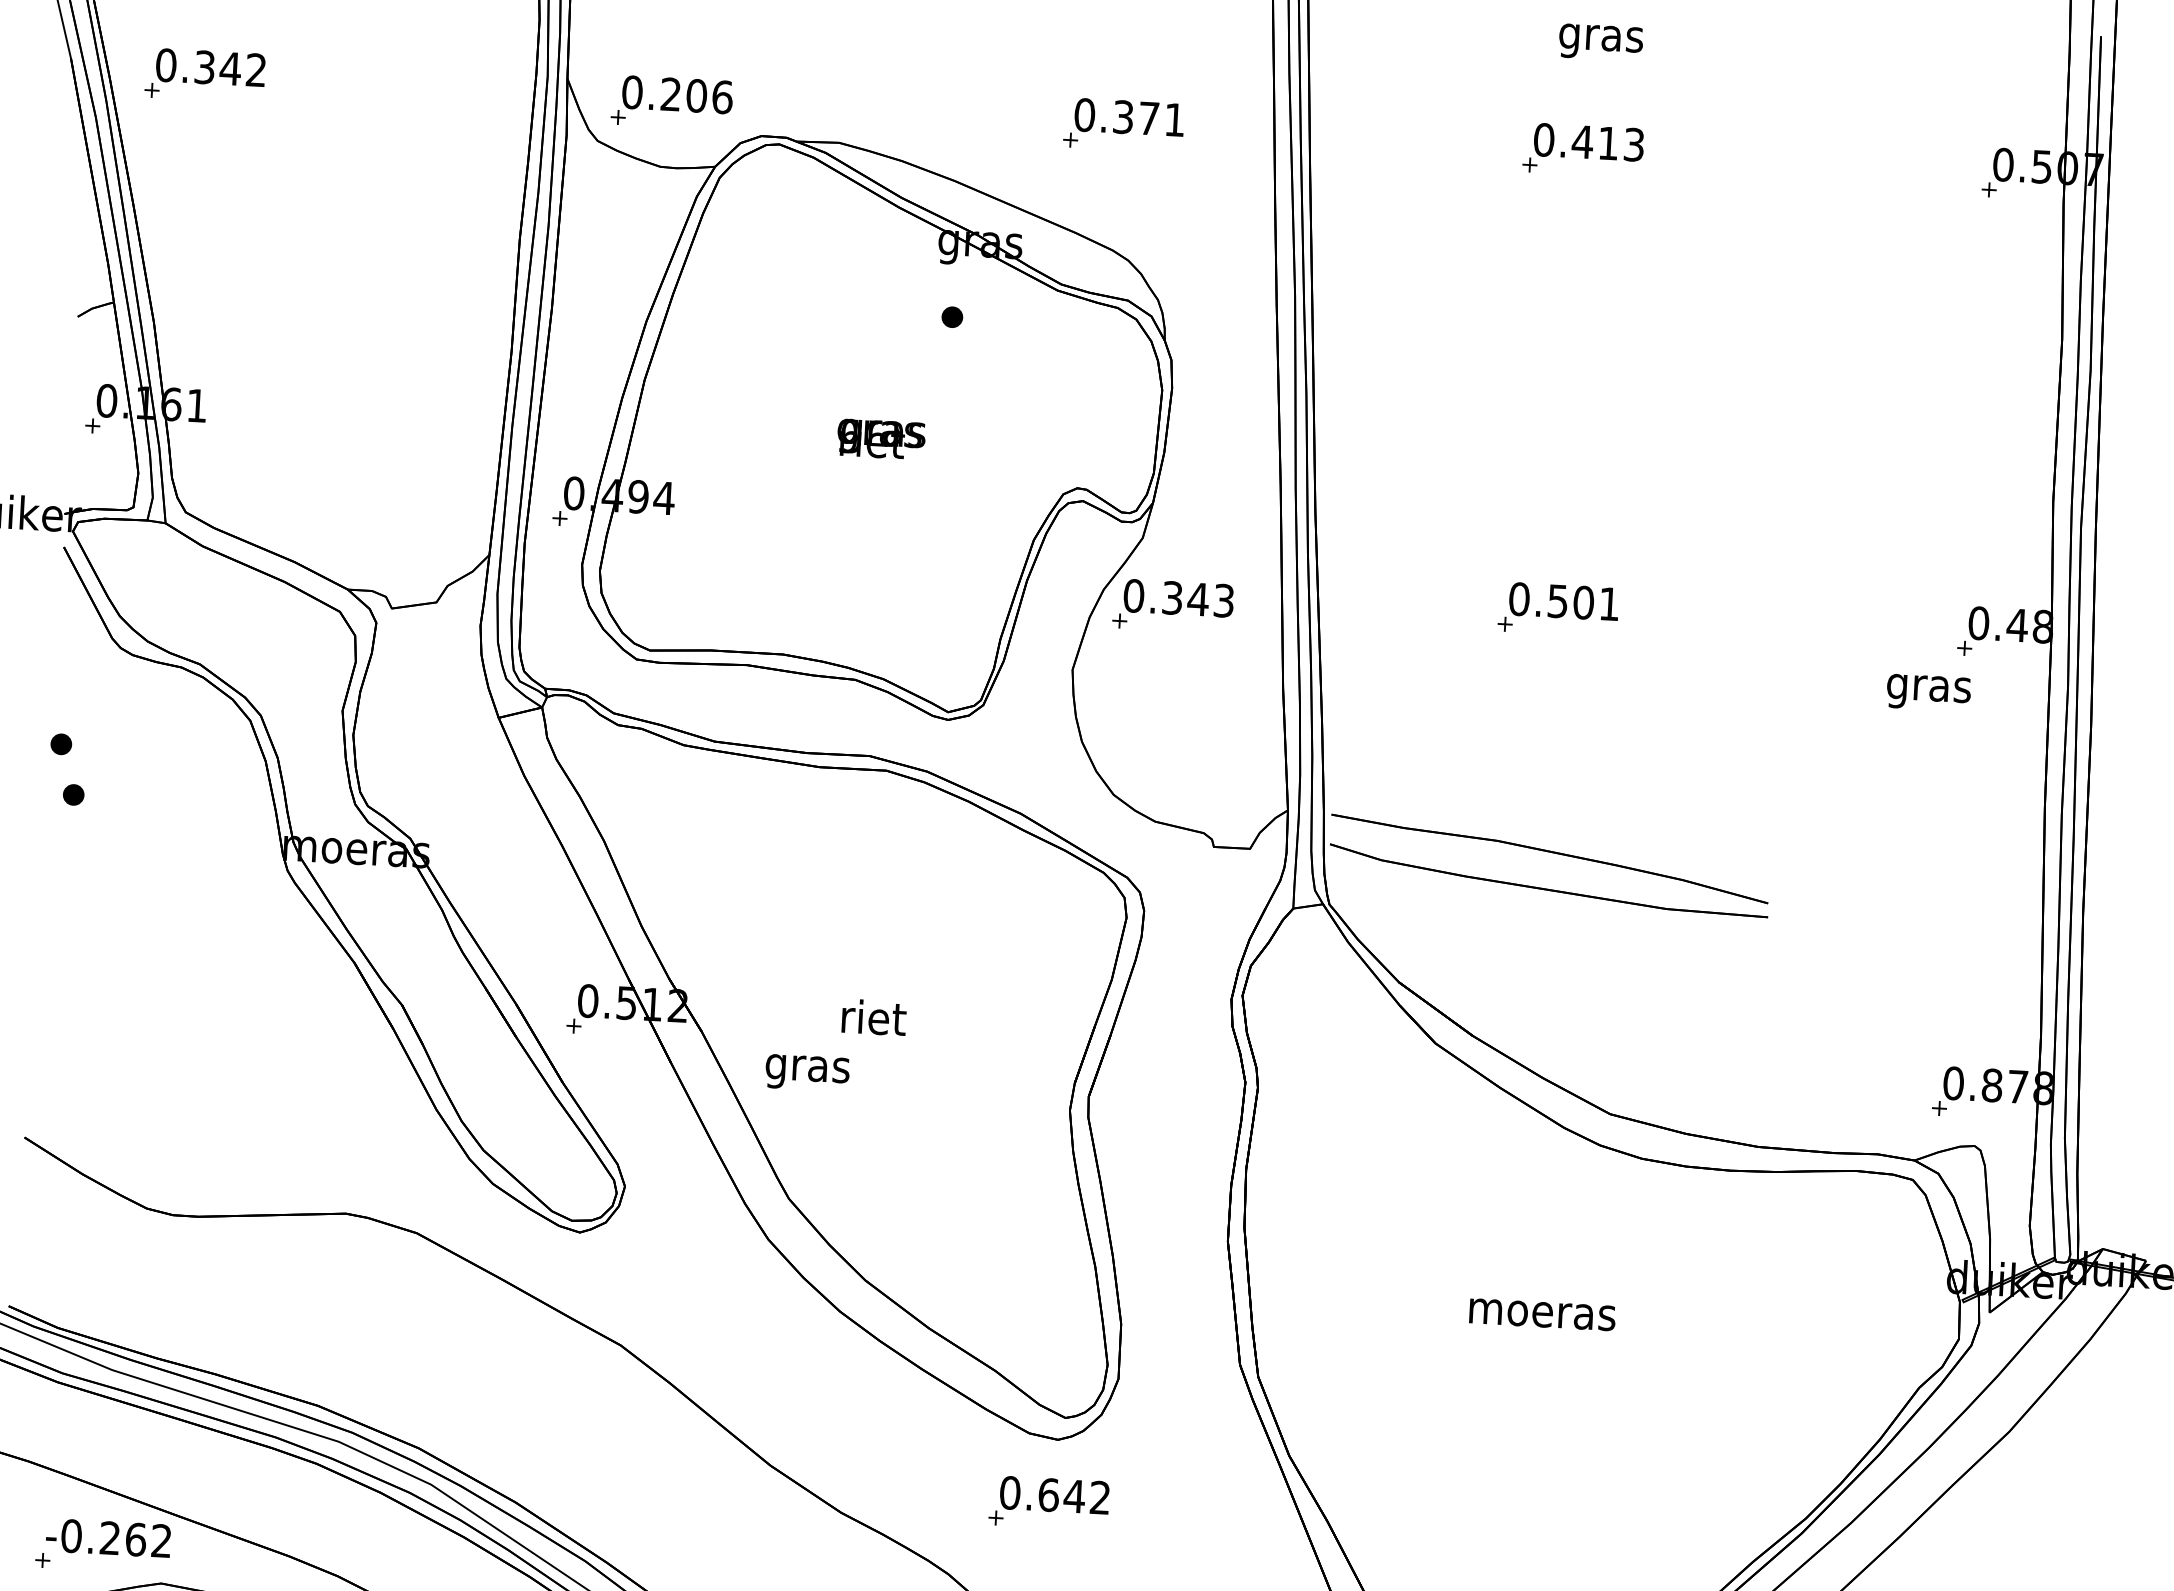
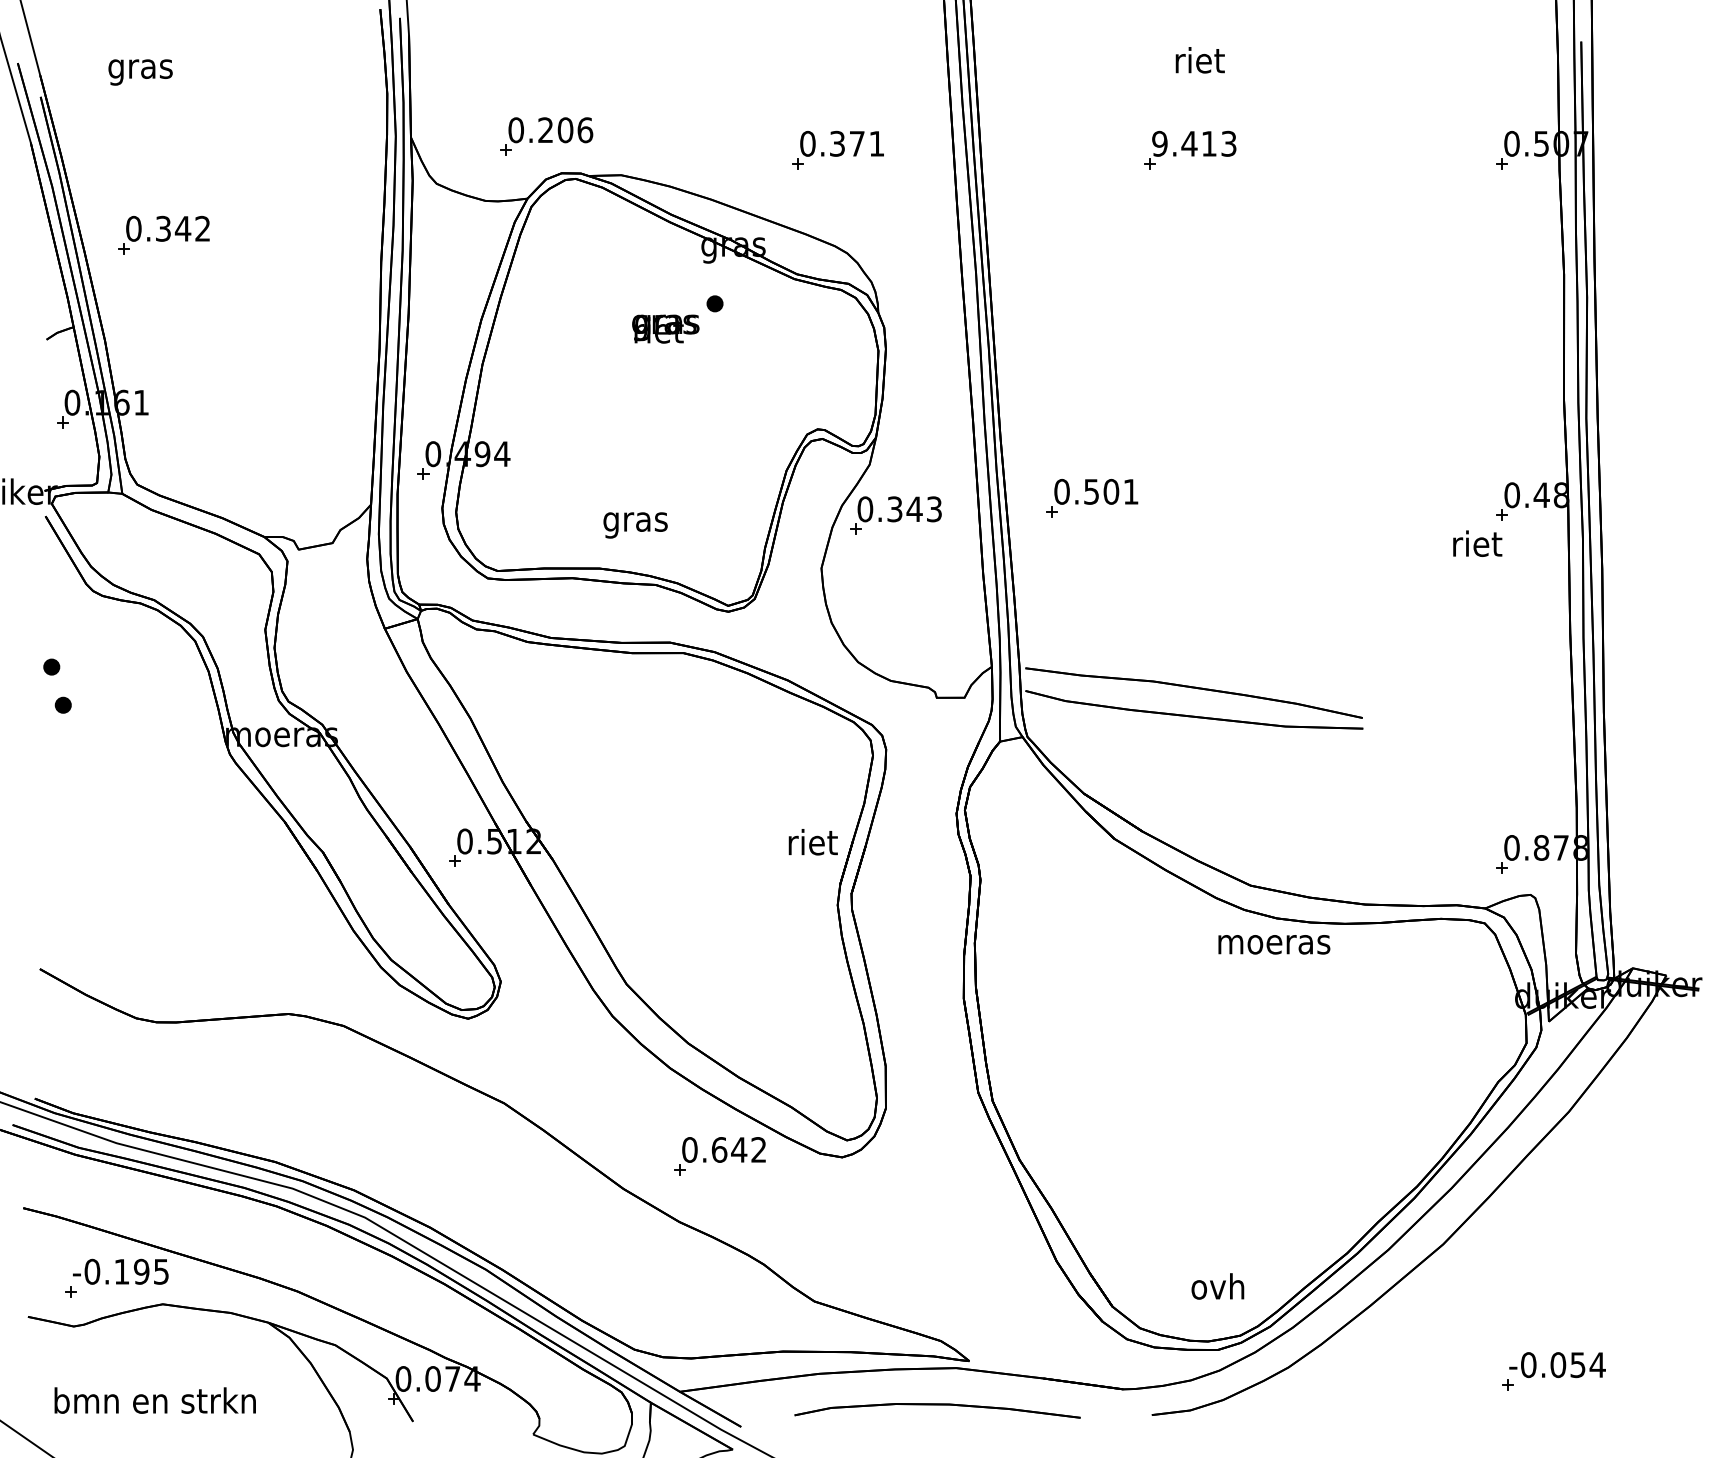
text: (1601, 37) -> (1199, 63), gras -> riet
part: (204, 74) -> (163, 234), moved
part: (671, 102) -> (546, 136), moved
text: (1543, 139) -> (1159, 143), 0.413 -> 9.413
text: (880, 438) -> (665, 328), moved
part: (1558, 610) -> (1092, 498), moved
text: (1928, 687) -> (1476, 546), gras -> riet
text: (873, 1017) -> (812, 842), moved
text: (807, 1073) -> (635, 525), moved
text: (1542, 1314) -> (1274, 944), moved
part: (1048, 1503) -> (719, 1156), moved
text: (135, 1539) -> (141, 1271), -0.262 -> -0.195

